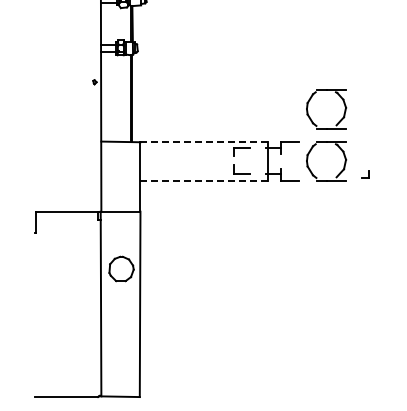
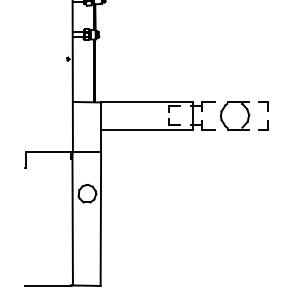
part: (338, 121) -> (243, 87), removed
line: (204, 141) -> (147, 101), dashed -> solid
part: (365, 147) -> (263, 106), added
part: (365, 174) -> (263, 125), size x1.67
line: (204, 180) -> (147, 129), dashed -> solid

